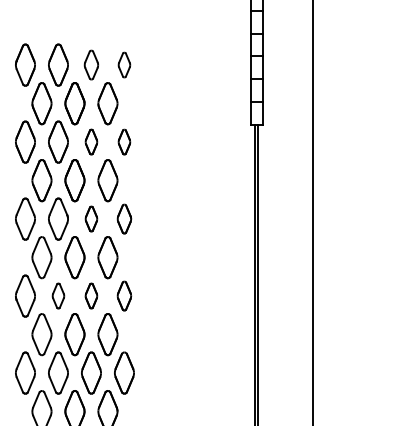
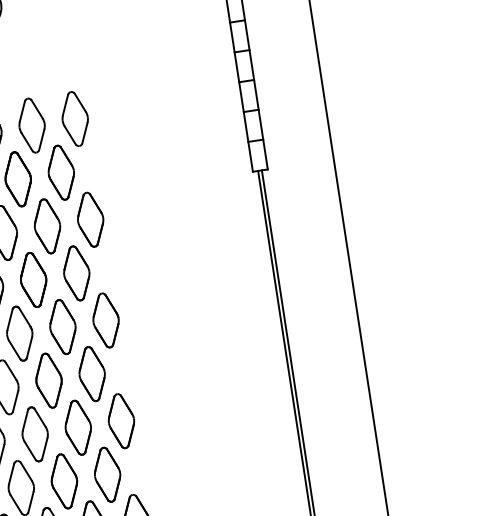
part: (91, 64) -> (32, 124), size x1.43
part: (124, 64) -> (75, 118), size x1.67
part: (91, 141) -> (47, 225), size x1.67
part: (124, 141) -> (90, 218), size x1.67
part: (91, 218) -> (62, 326), size x1.67
part: (124, 218) -> (106, 319), size x1.43
part: (58, 295) -> (35, 433), size x1.67
part: (91, 295) -> (78, 426), size x1.67
part: (124, 295) -> (121, 420), size x1.43

